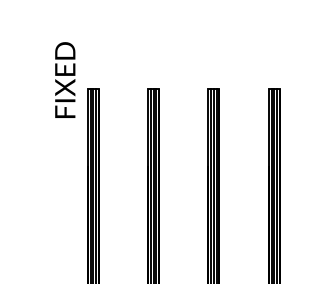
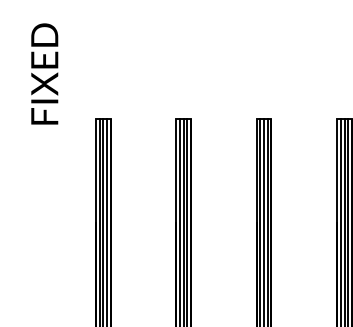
text: (65, 79) -> (45, 73), moved

